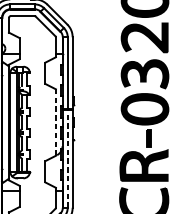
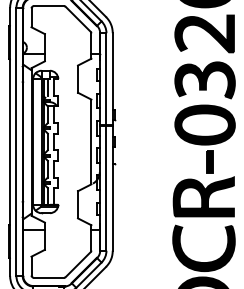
line: (56, 122) -> (91, 141), dashed -> solid
line: (67, 159) -> (106, 188), dashed -> solid

